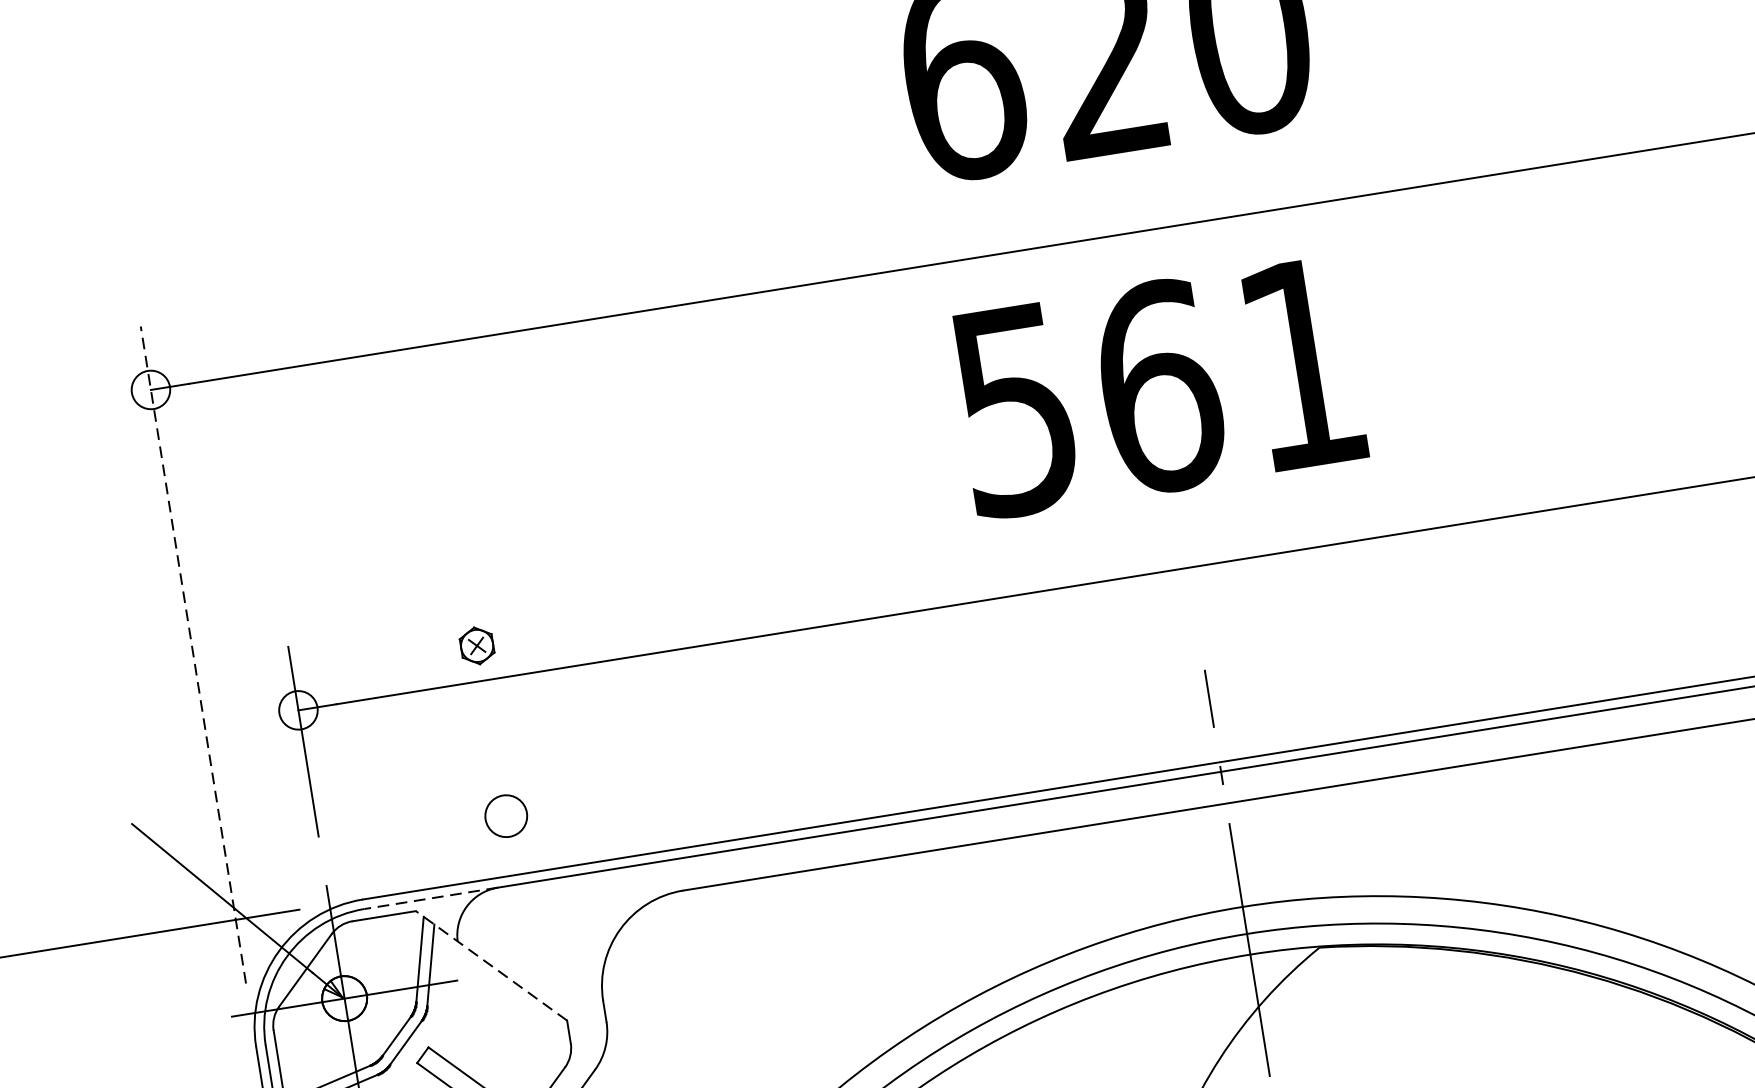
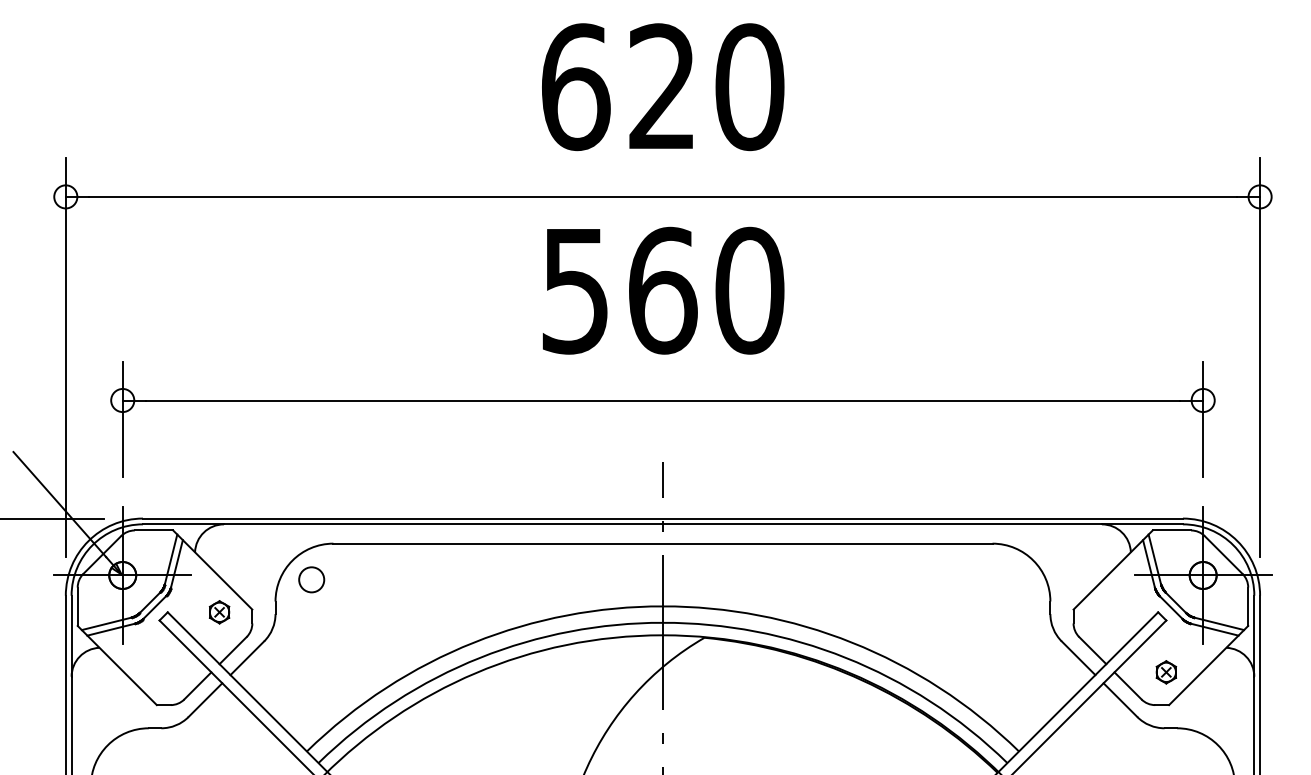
text: (1301, 363) -> (749, 290), 561 -> 560
part: (477, 646) -> (219, 612), moved
line: (192, 654) -> (65, 357), dashed -> solid
circle: (505, 815) -> (311, 579), moved
line: (429, 898) -> (182, 524), dashed -> solid
line: (491, 966) -> (212, 570), dashed -> solid

